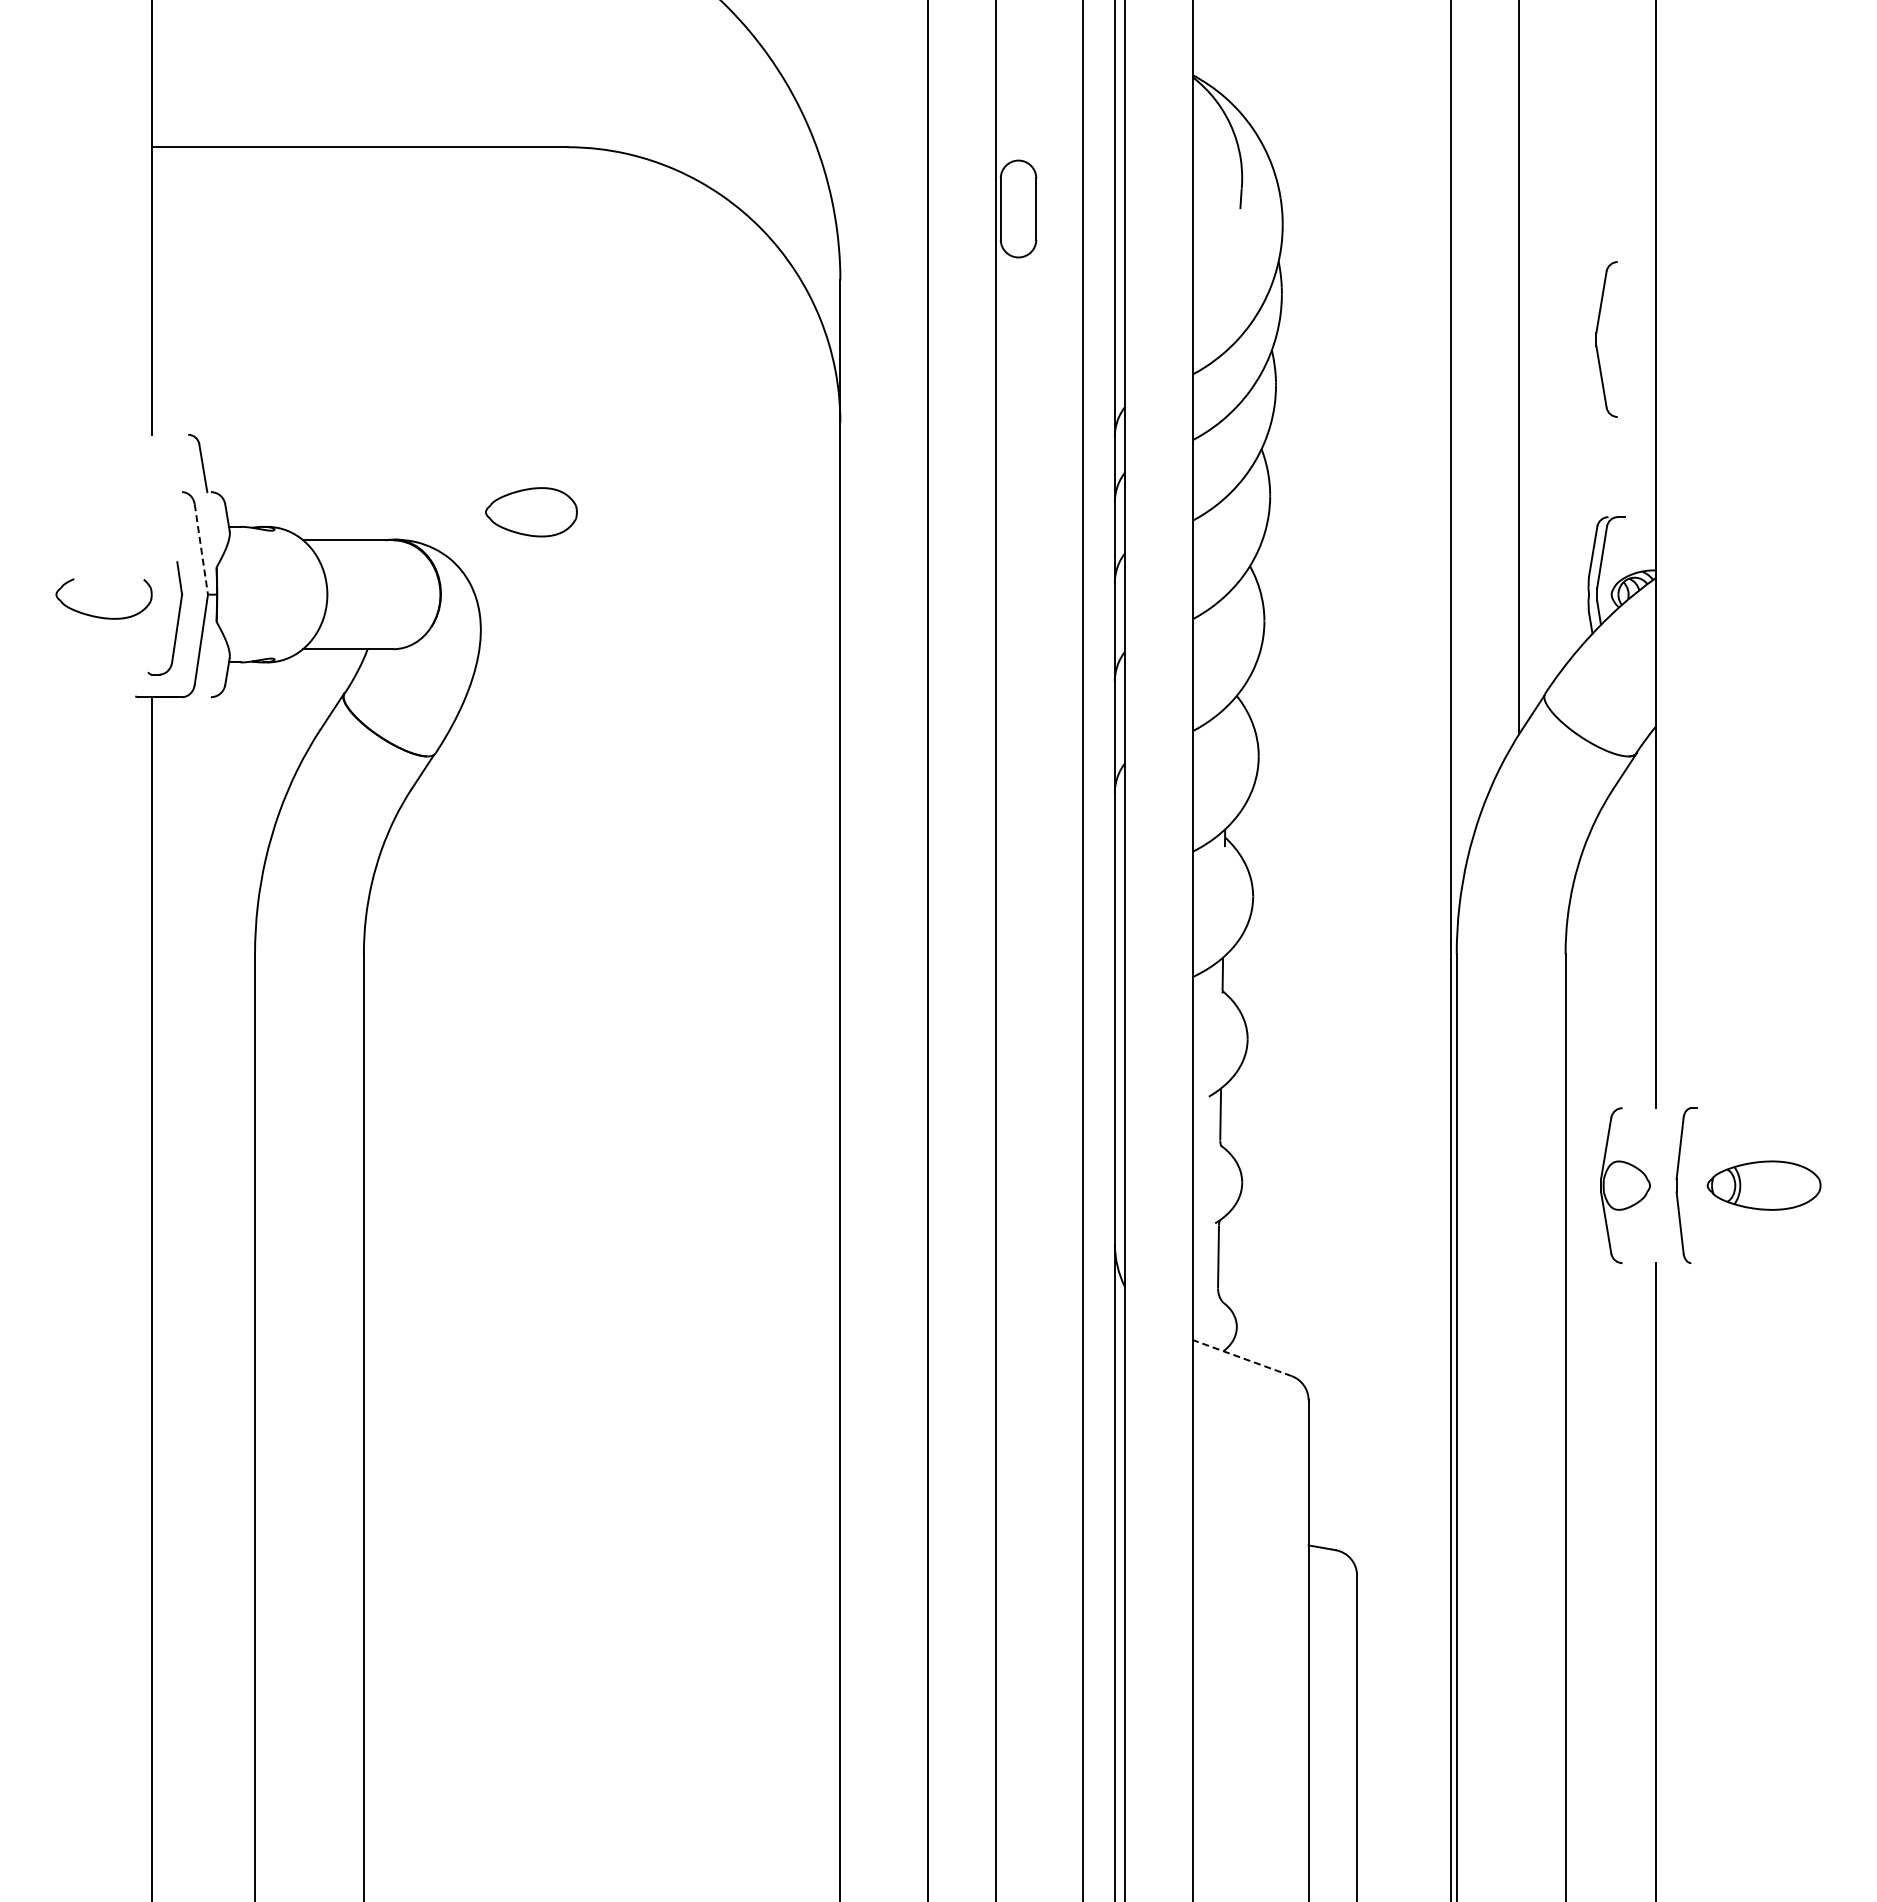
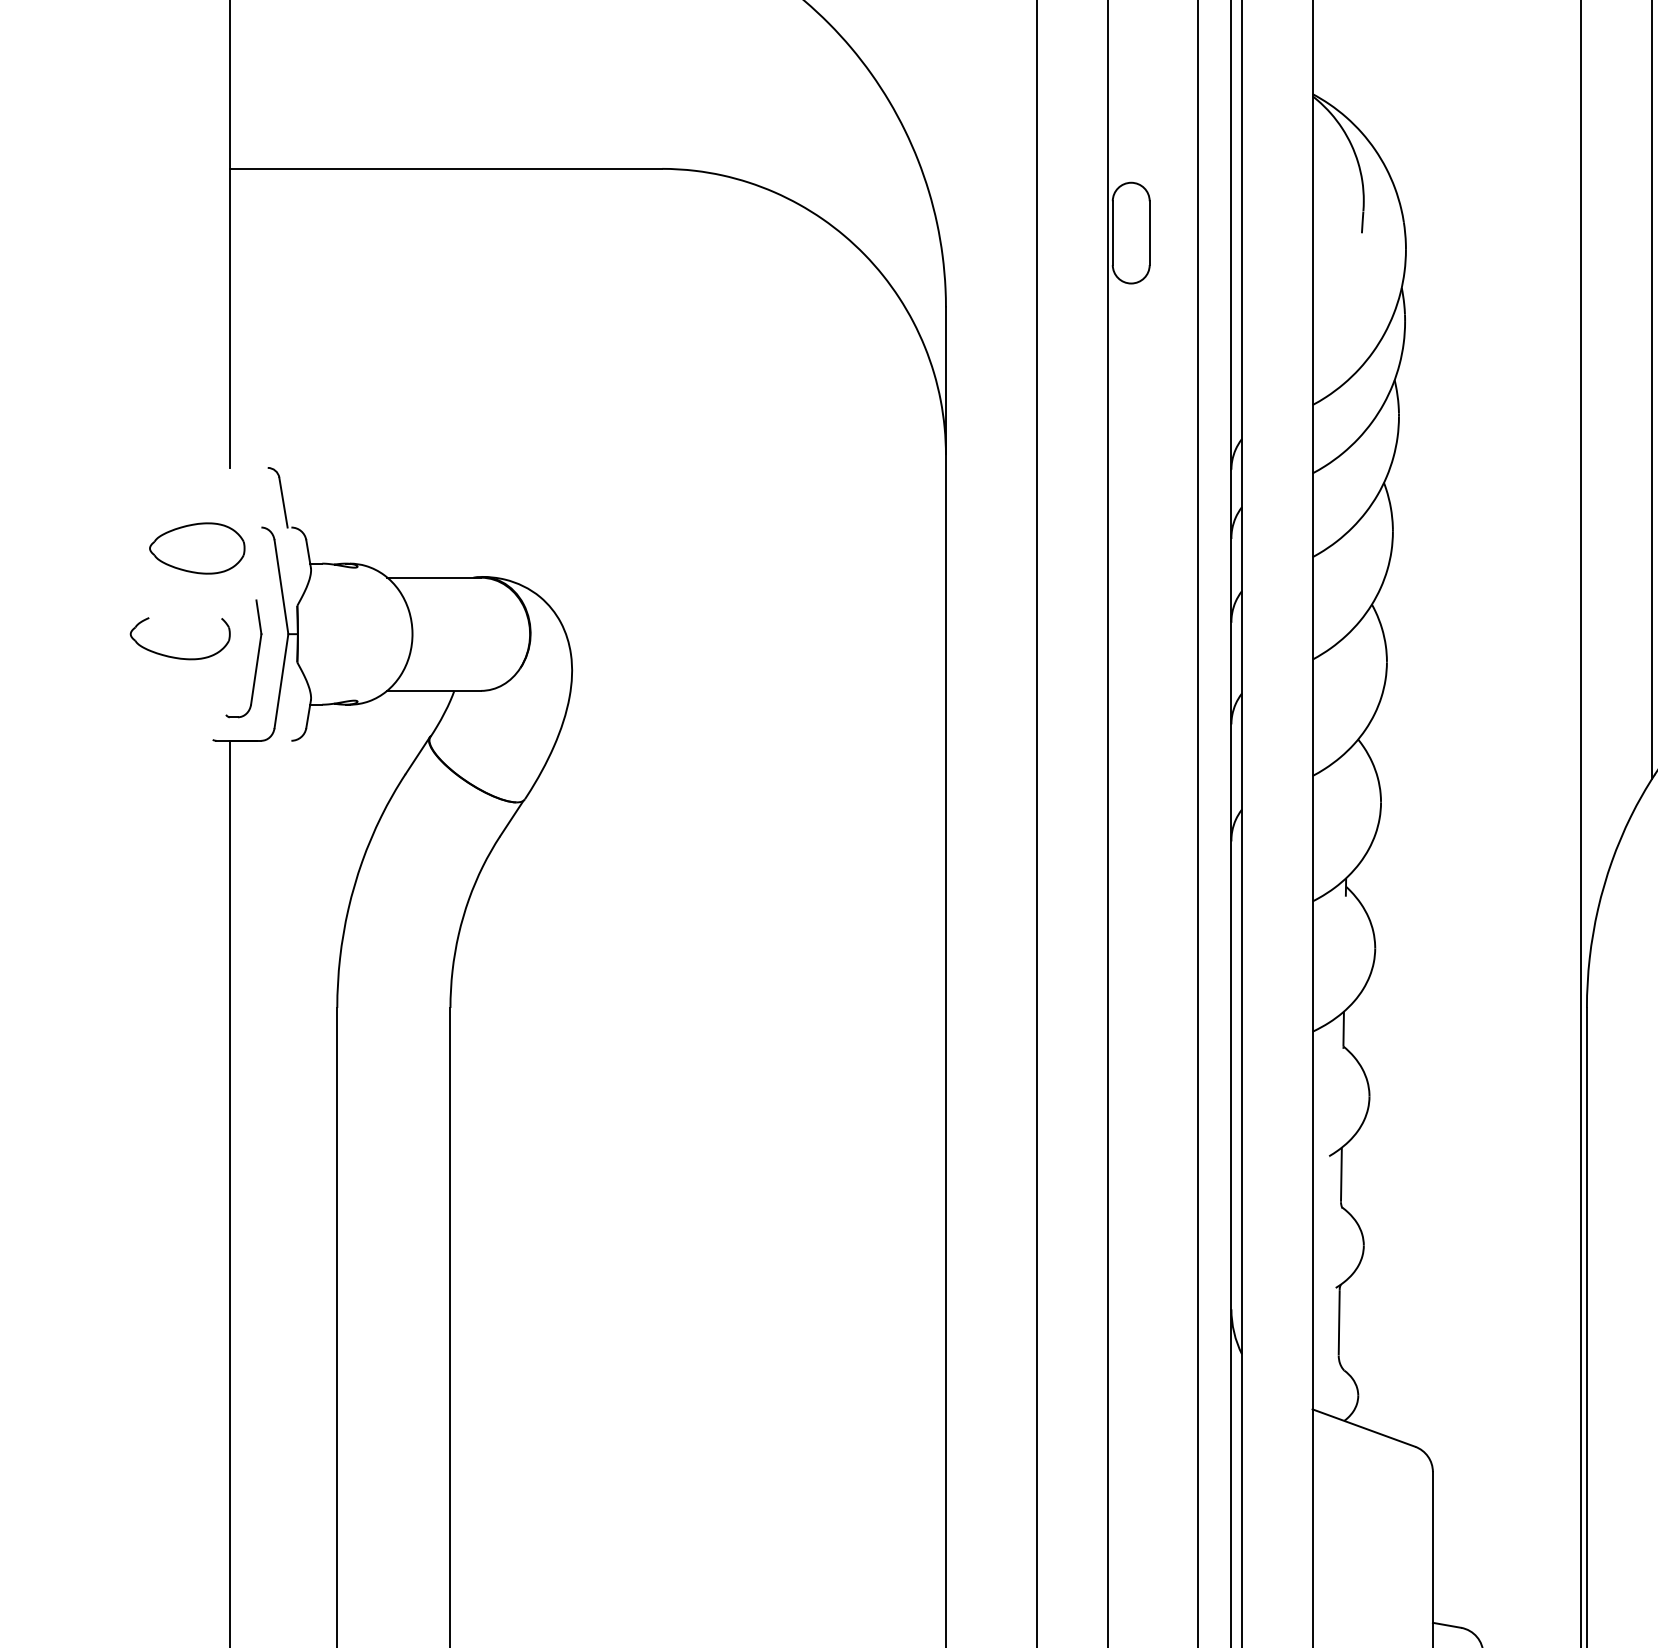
part: (531, 512) -> (197, 548), moved
line: (201, 549) -> (281, 587), dashed -> solid
line: (1242, 1358) -> (1364, 1428), dashed -> solid

